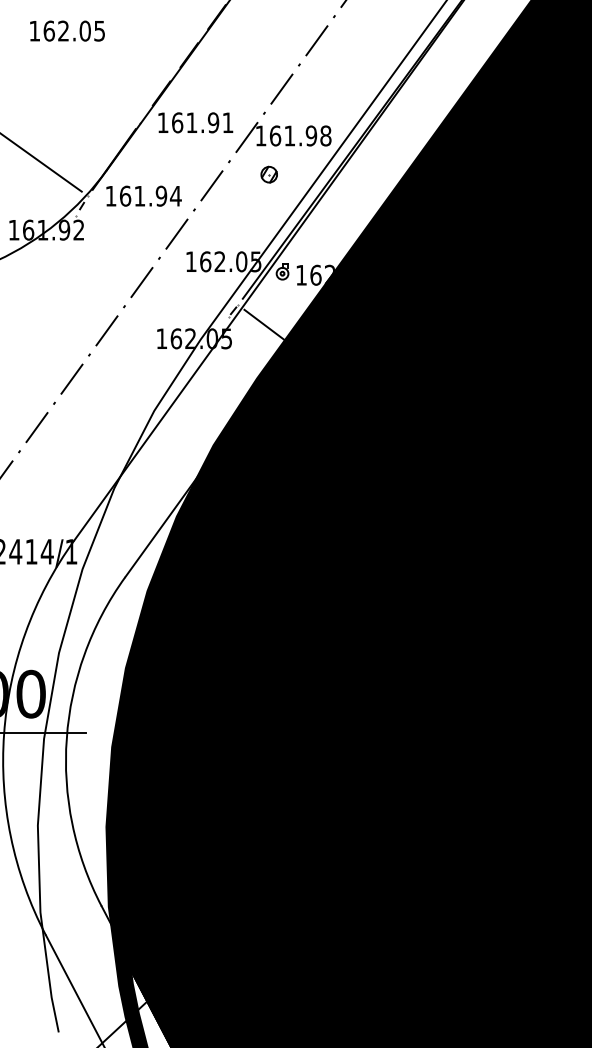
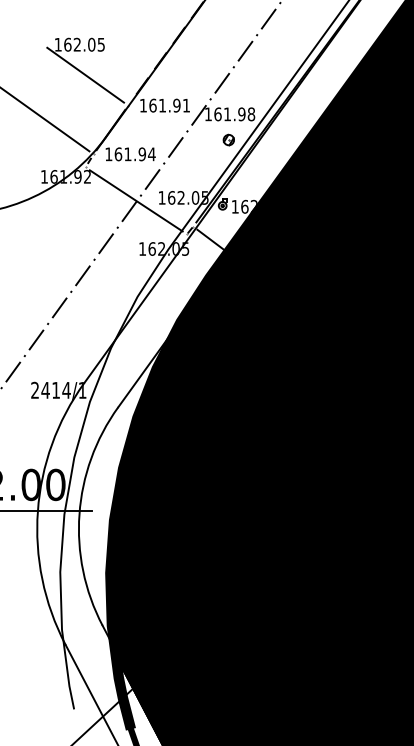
line: (75, 75) -> (85, 74), added
part: (268, 173) -> (228, 139), moved
line: (151, 265) -> (135, 200), added

